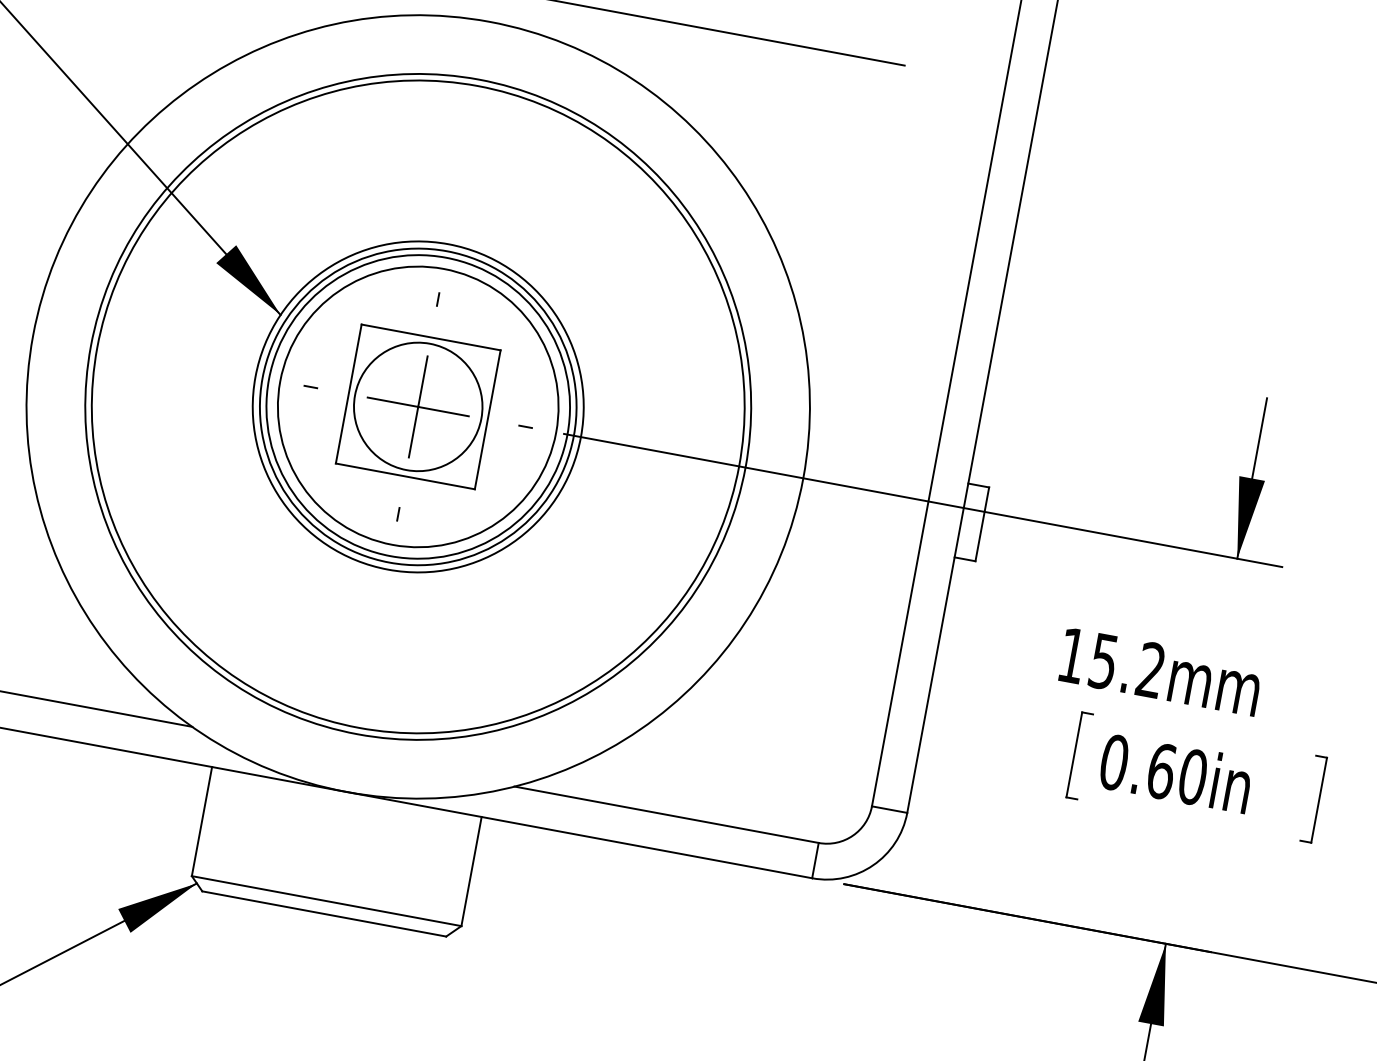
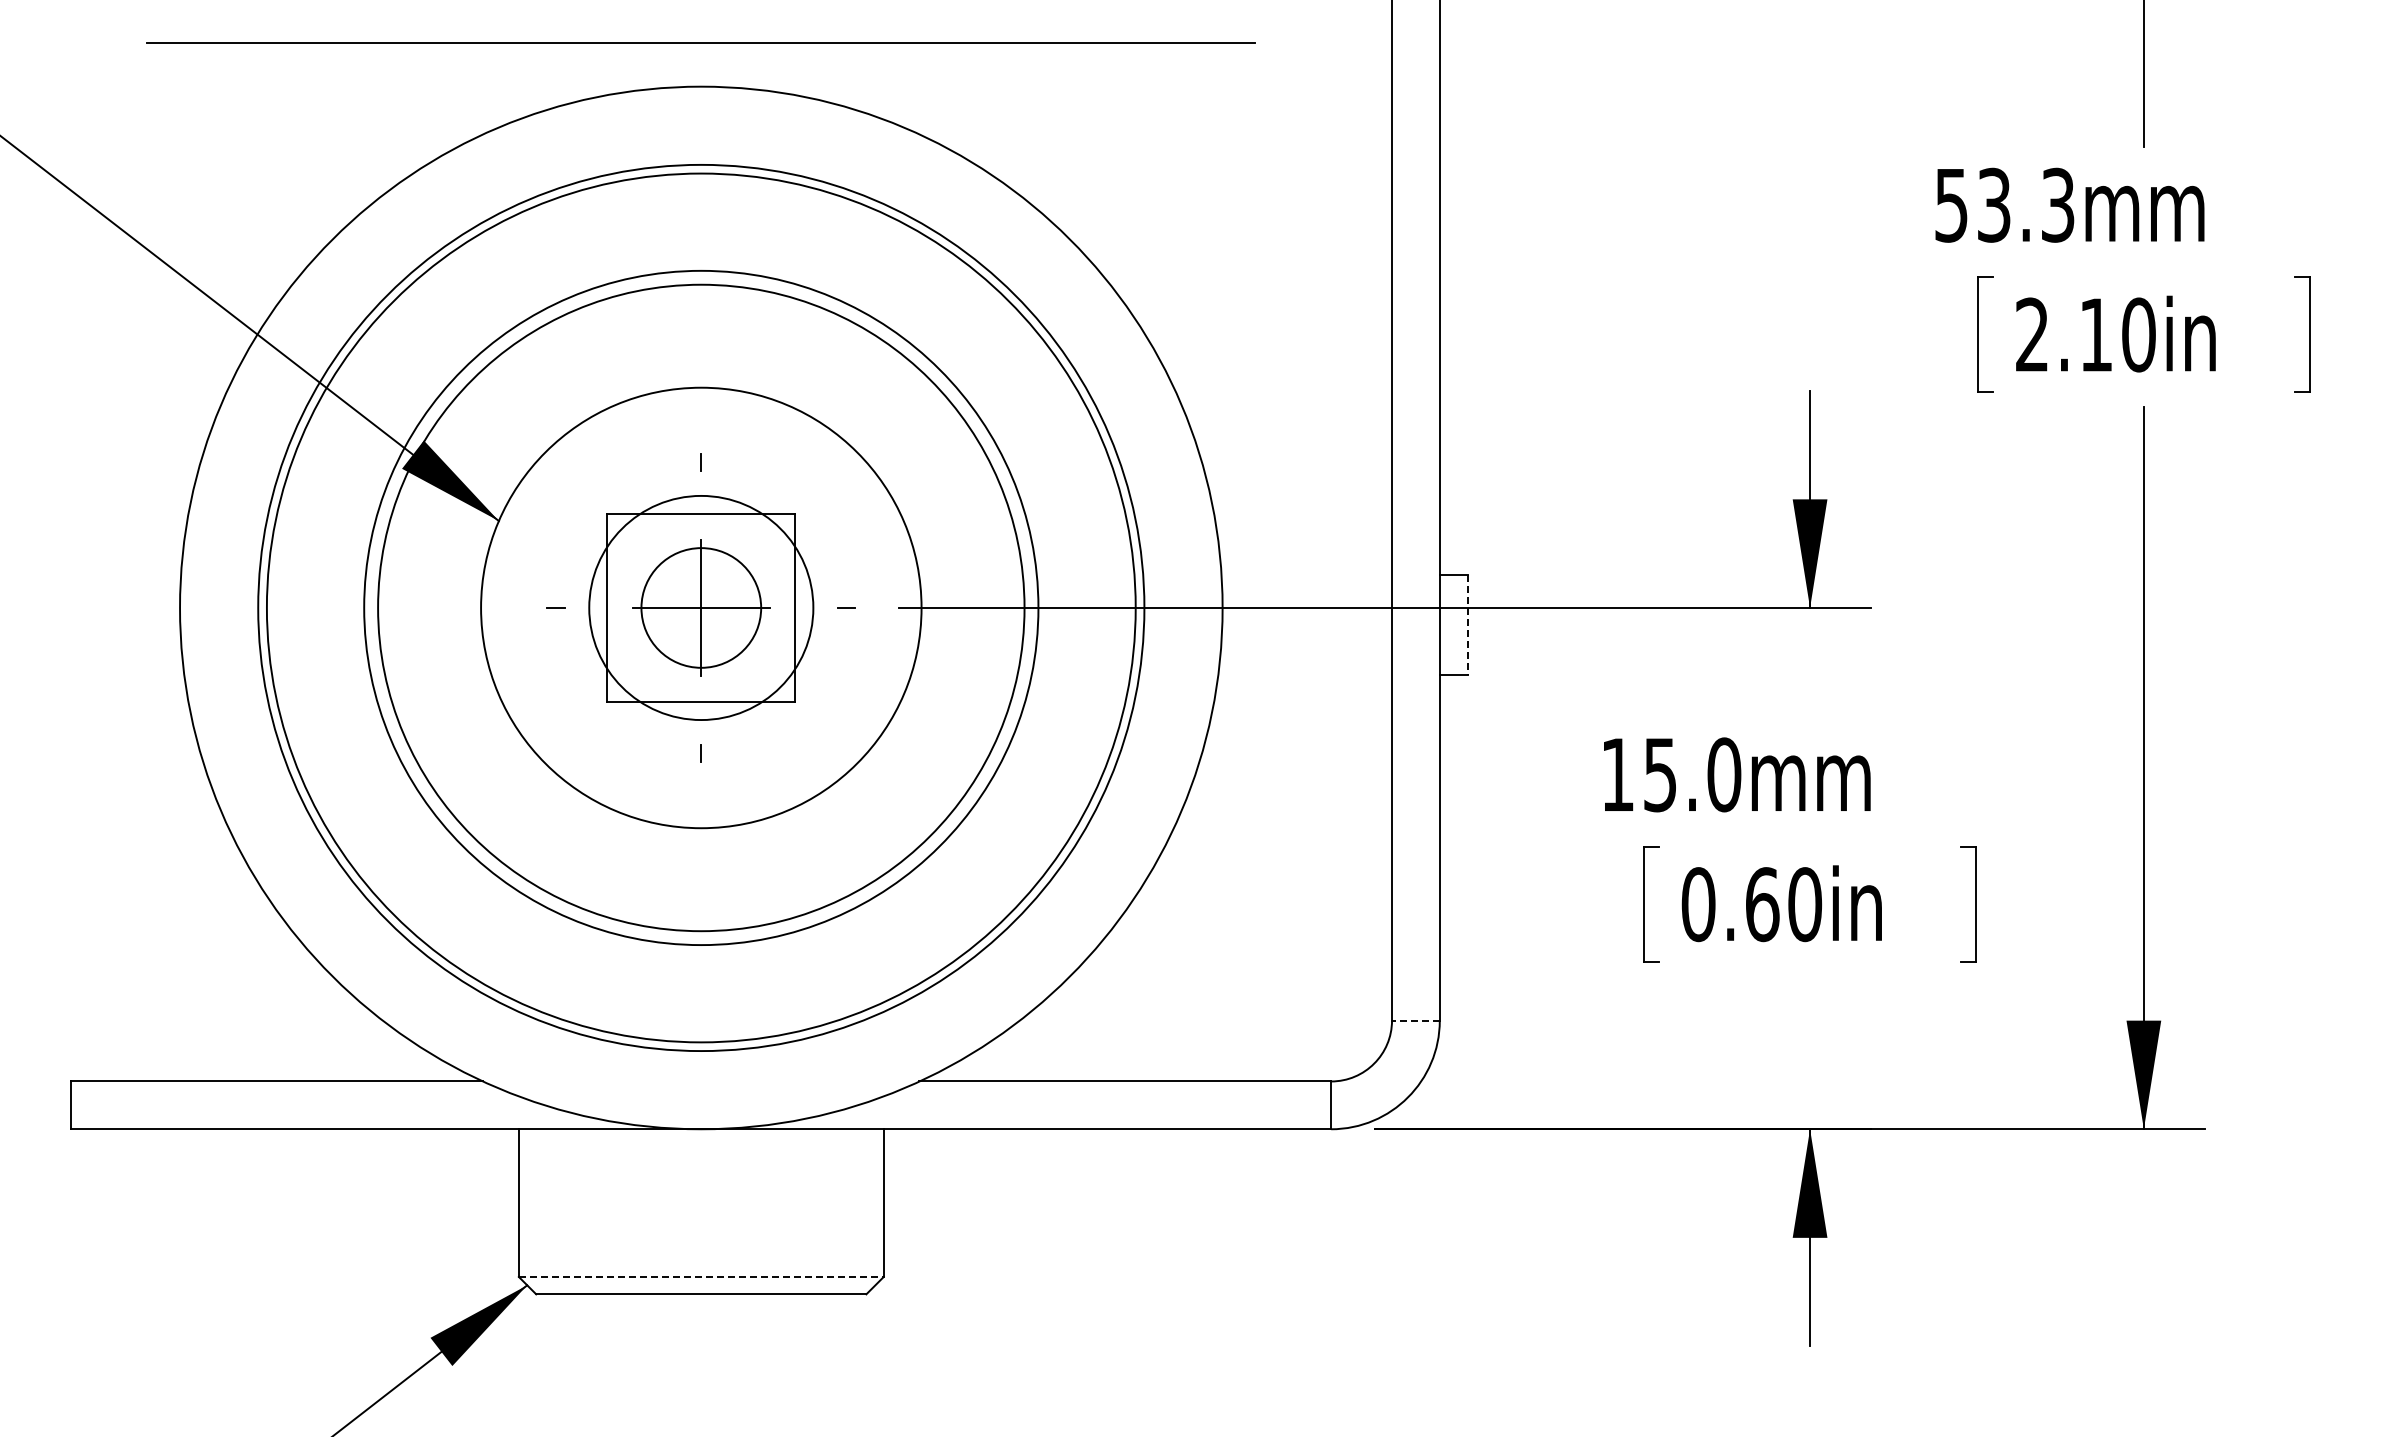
circle: (417, 406) -> (700, 607), size x0.7
circle: (418, 406) -> (701, 607), size x0.6
circle: (418, 406) -> (701, 607), size x1.6
circle: (418, 406) -> (701, 607), size x1.6
line: (982, 524) -> (1468, 624), solid -> dashed
text: (1151, 670) -> (1724, 774), 15.2mm -> 15.0mm
line: (889, 809) -> (1415, 1020), solid -> dashed
line: (326, 900) -> (701, 1276), solid -> dashed

